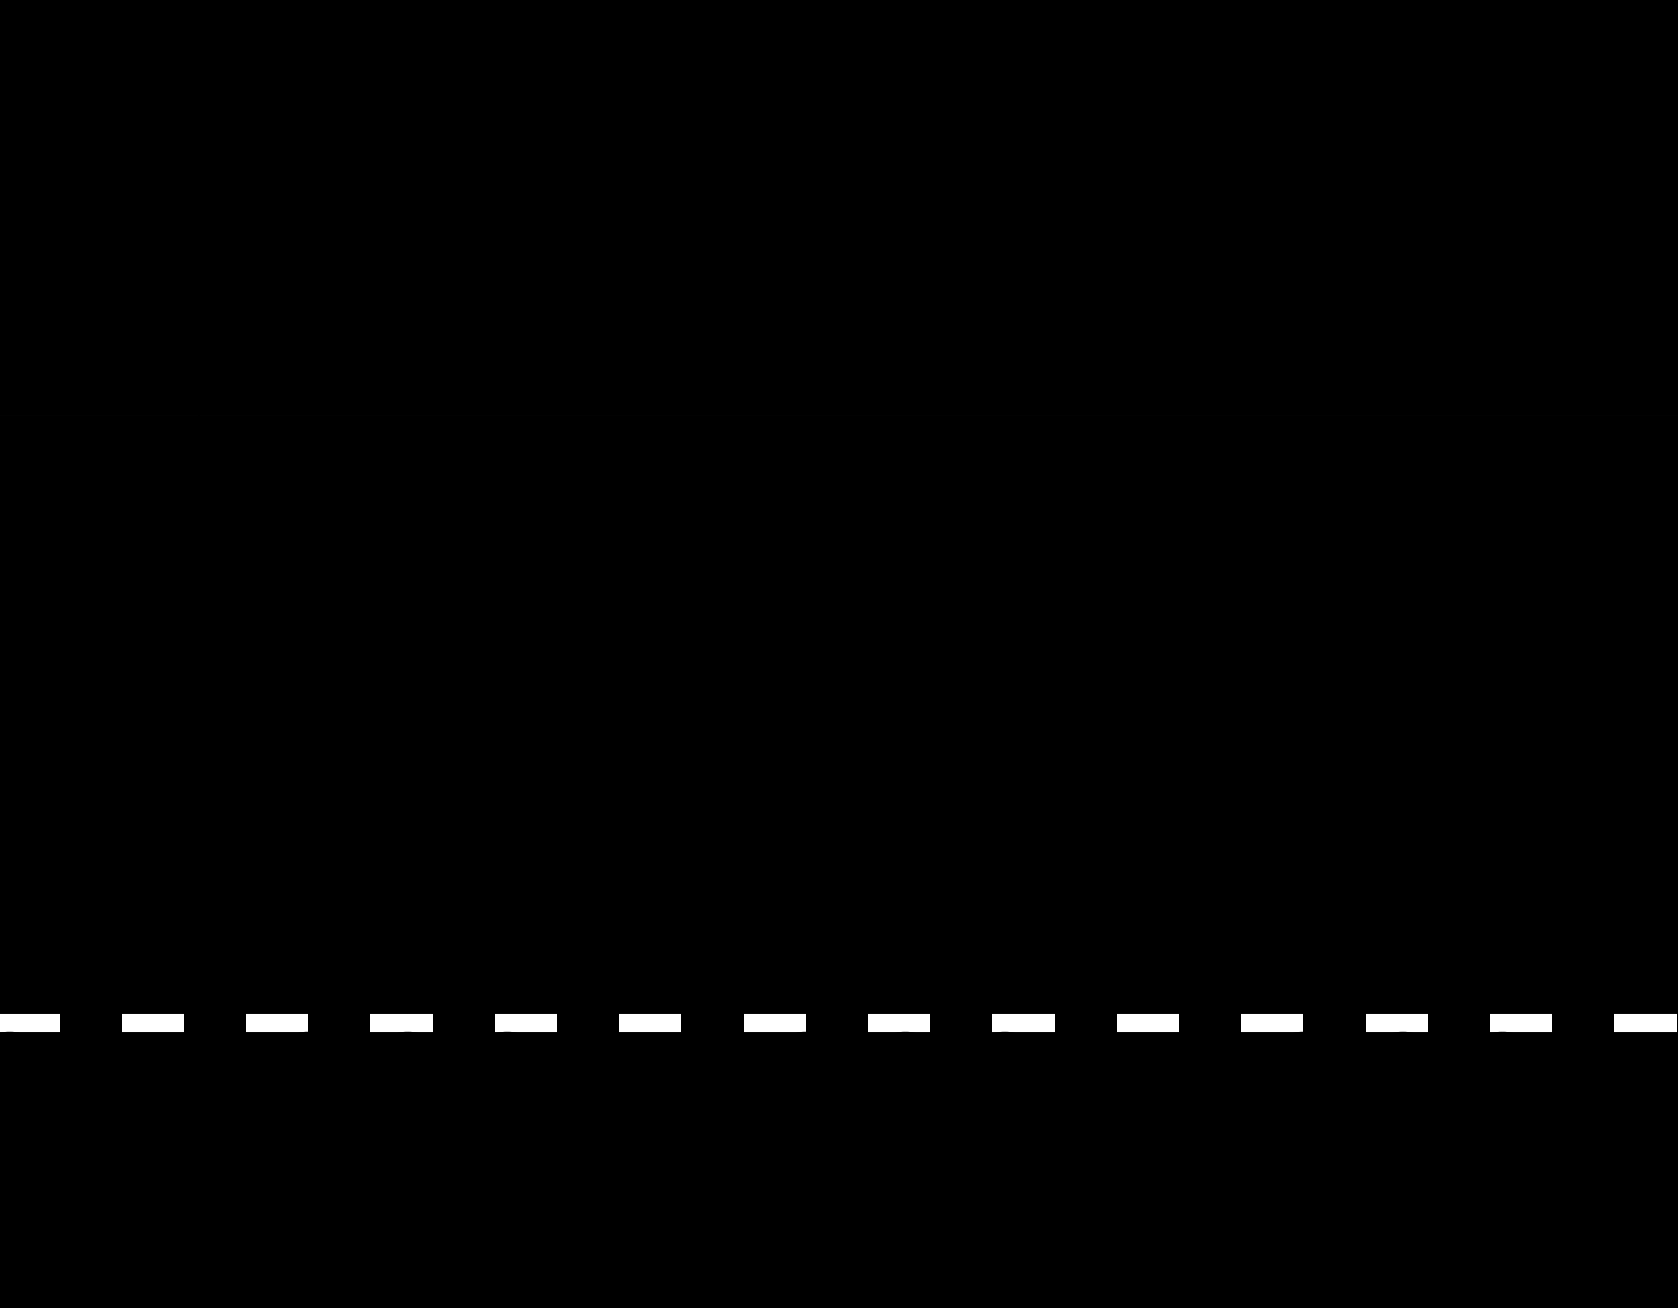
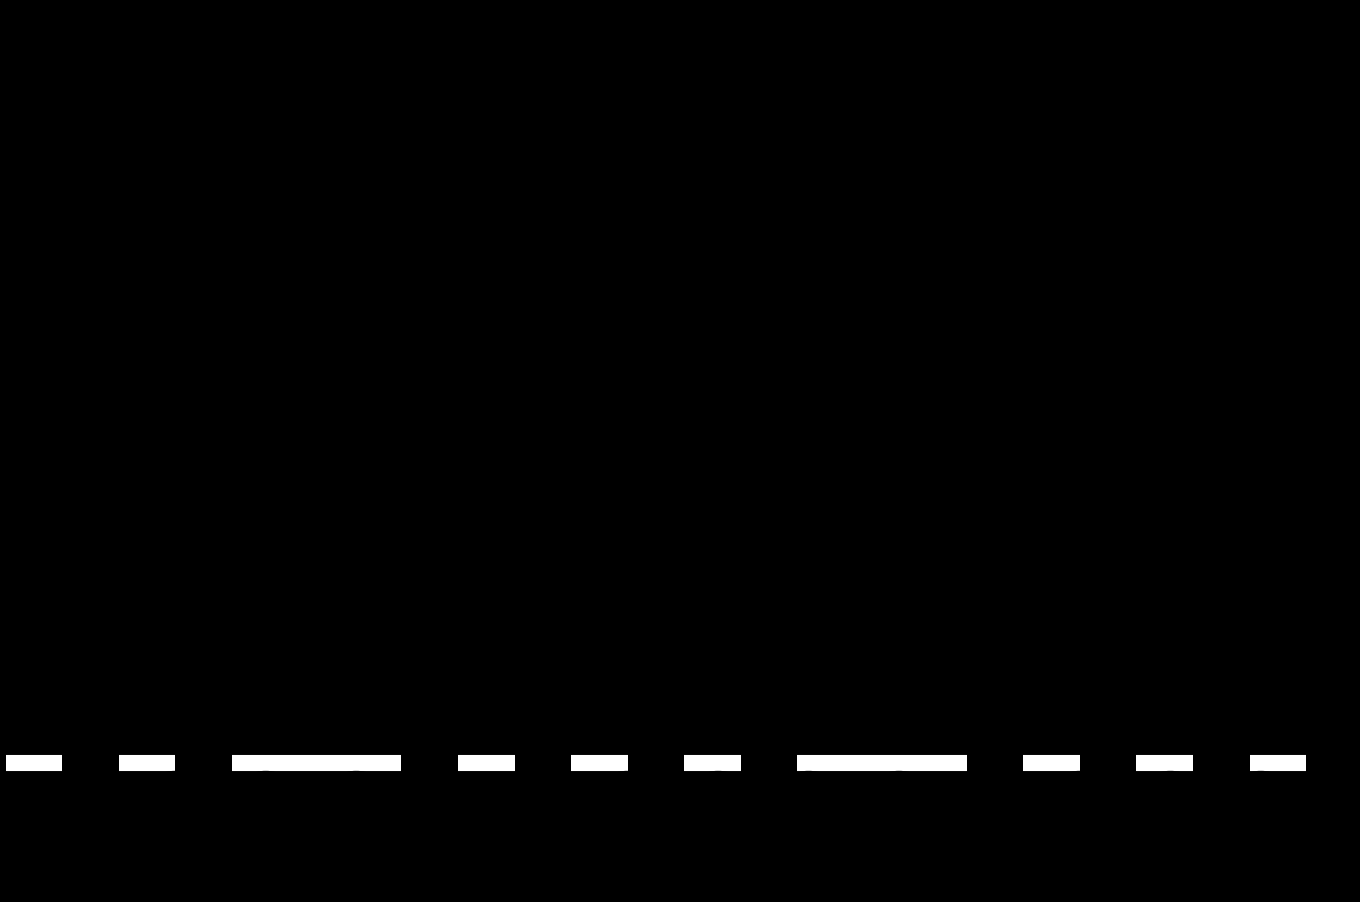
fill: (463, 1022) -> (316, 762), removed
fill: (1085, 1022) -> (881, 762), removed

